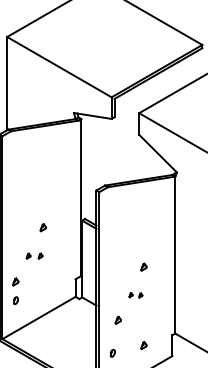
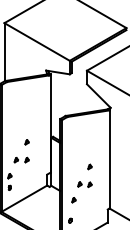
part: (34, 255) -> (21, 159), size x1.43
part: (135, 295) -> (84, 184), size x1.67
part: (143, 344) -> (89, 215), removed

